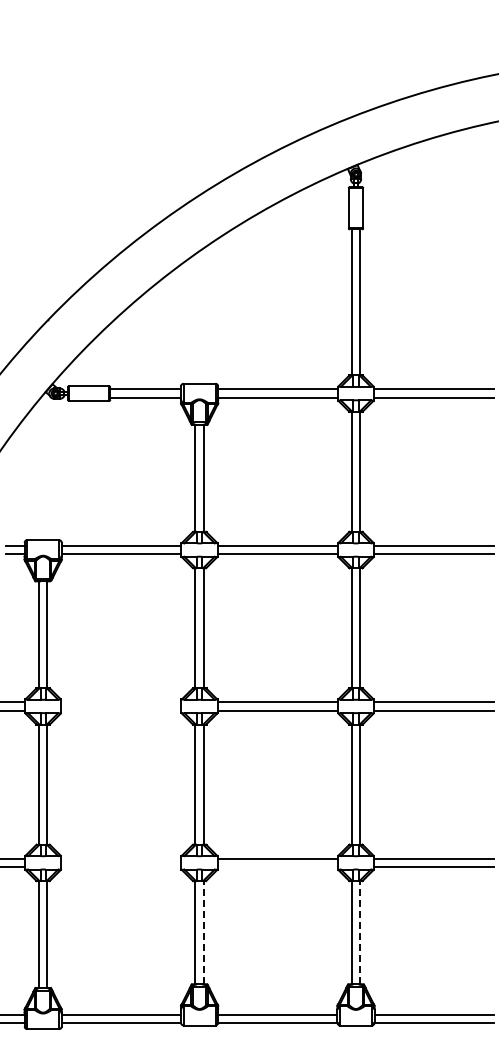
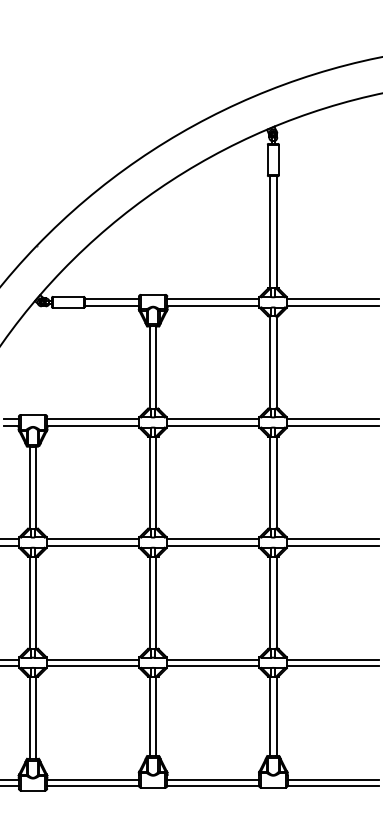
line: (121, 702) -> (93, 539), added
line: (121, 710) -> (93, 545), added
line: (121, 858) -> (93, 659), added
line: (121, 867) -> (93, 666), added
line: (277, 867) -> (213, 666), added
line: (203, 932) -> (156, 716), dashed -> solid
line: (360, 932) -> (276, 716), dashed -> solid

